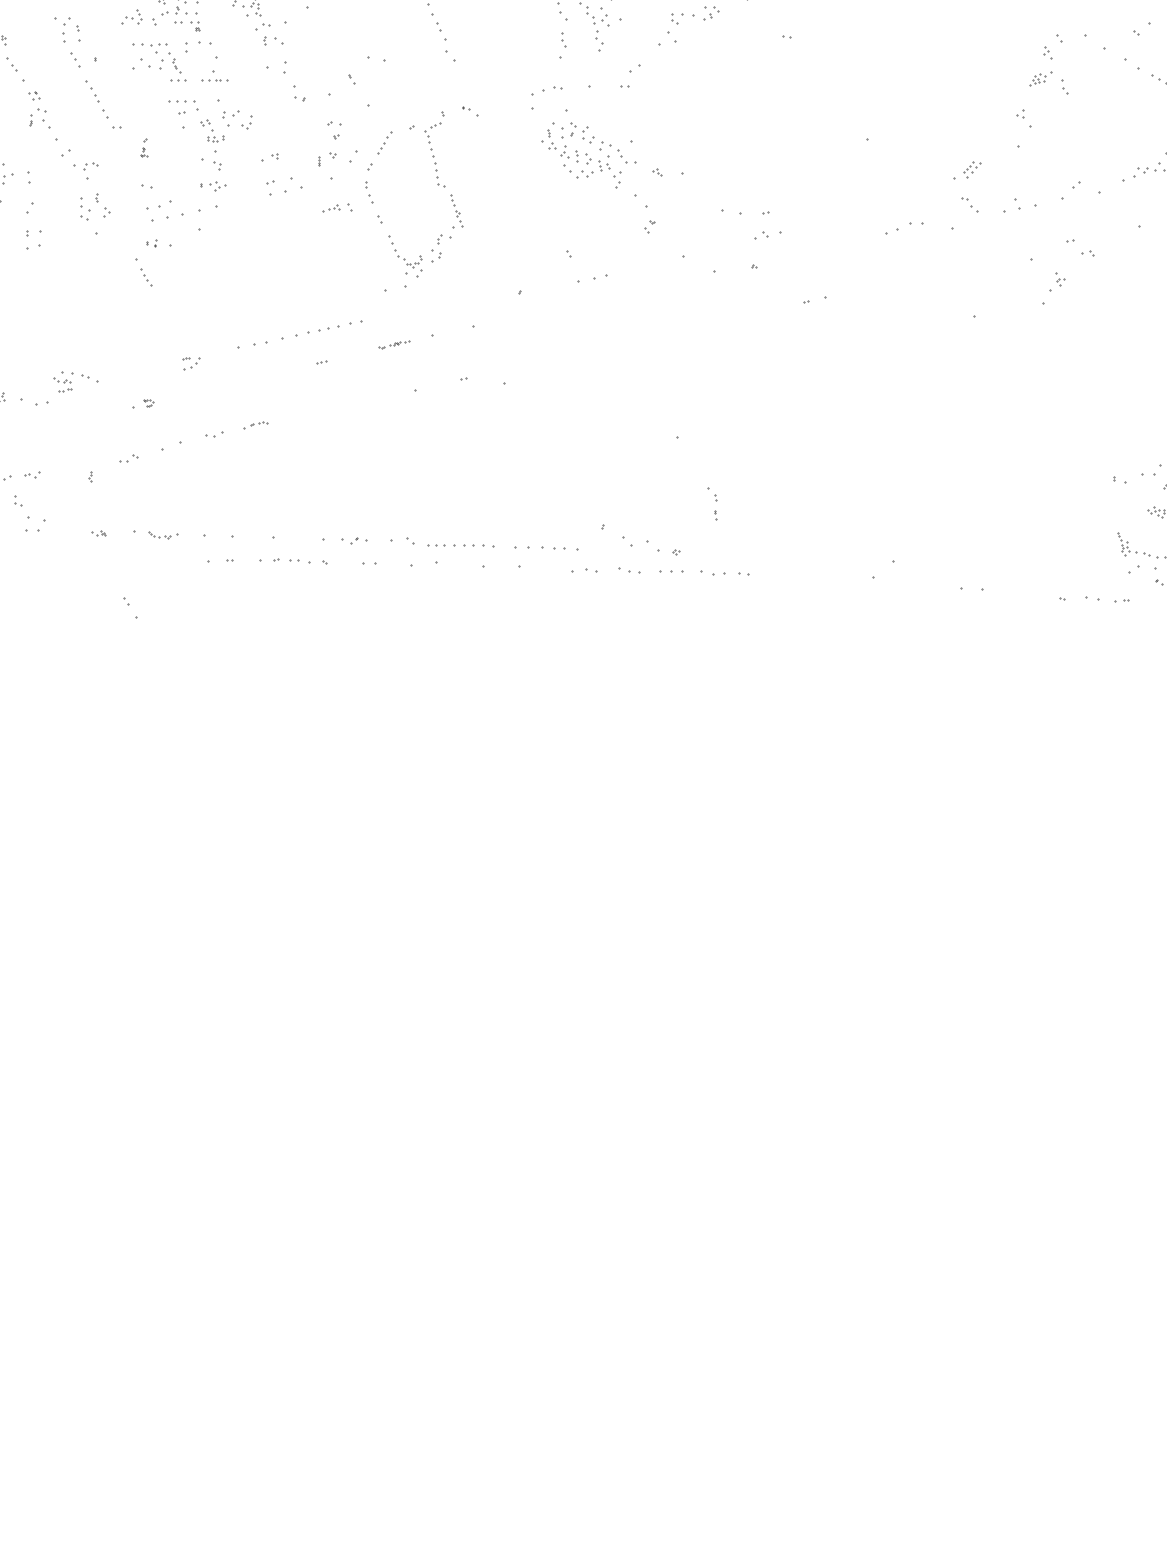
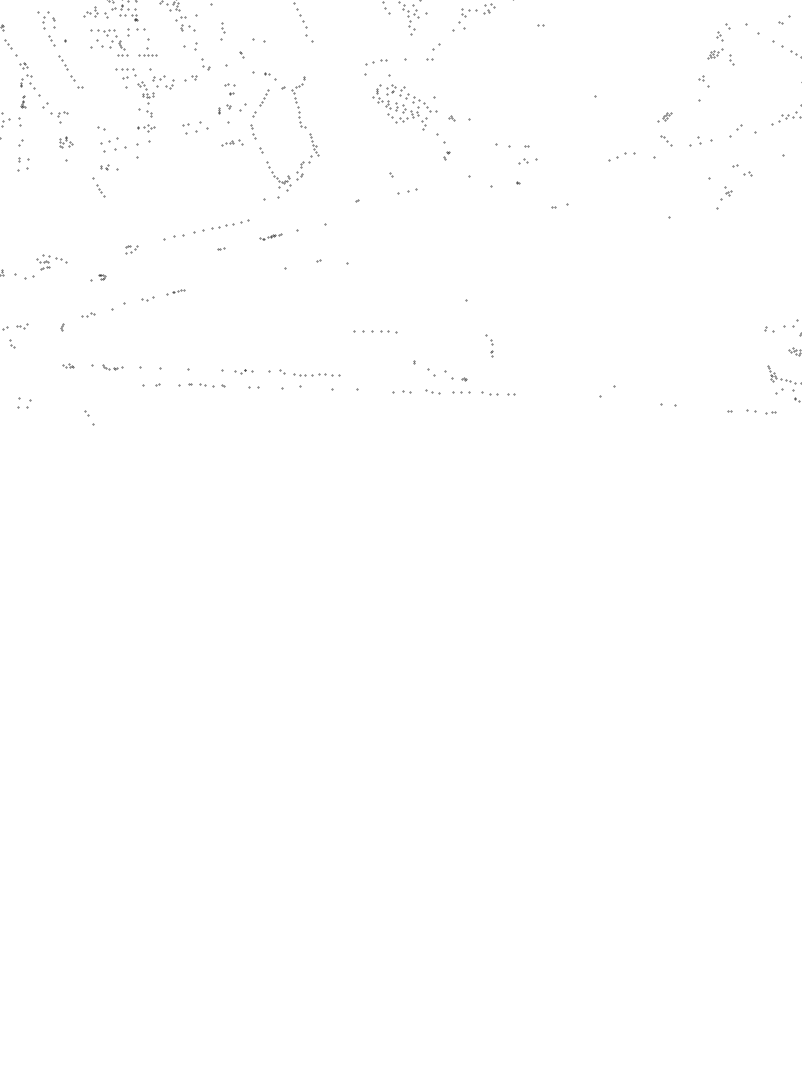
part: (562, 45) -> (222, 31), moved
part: (470, 111) -> (270, 76), moved
part: (144, 147) -> (23, 101), moved
part: (269, 158) -> (190, 78), moved
part: (967, 169) -> (664, 116), size x0.7
part: (95, 206) -> (65, 141), size x0.6
part: (35, 523) -> (24, 402), moved
part: (546, 548) -> (375, 331), moved

